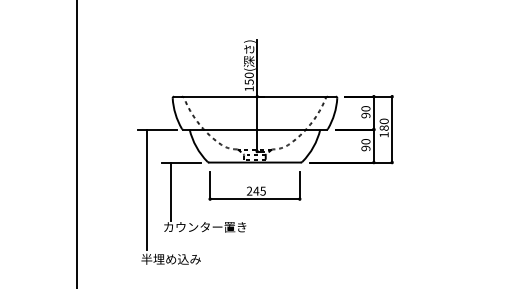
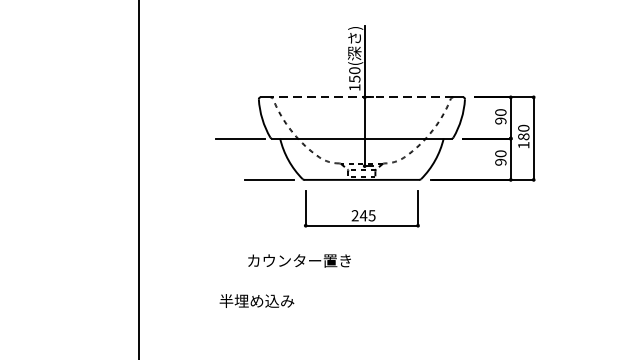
line: (254, 96) -> (361, 97), solid -> dashed
line: (147, 189) -> (227, 213), removed
line: (171, 191) -> (257, 216), removed

